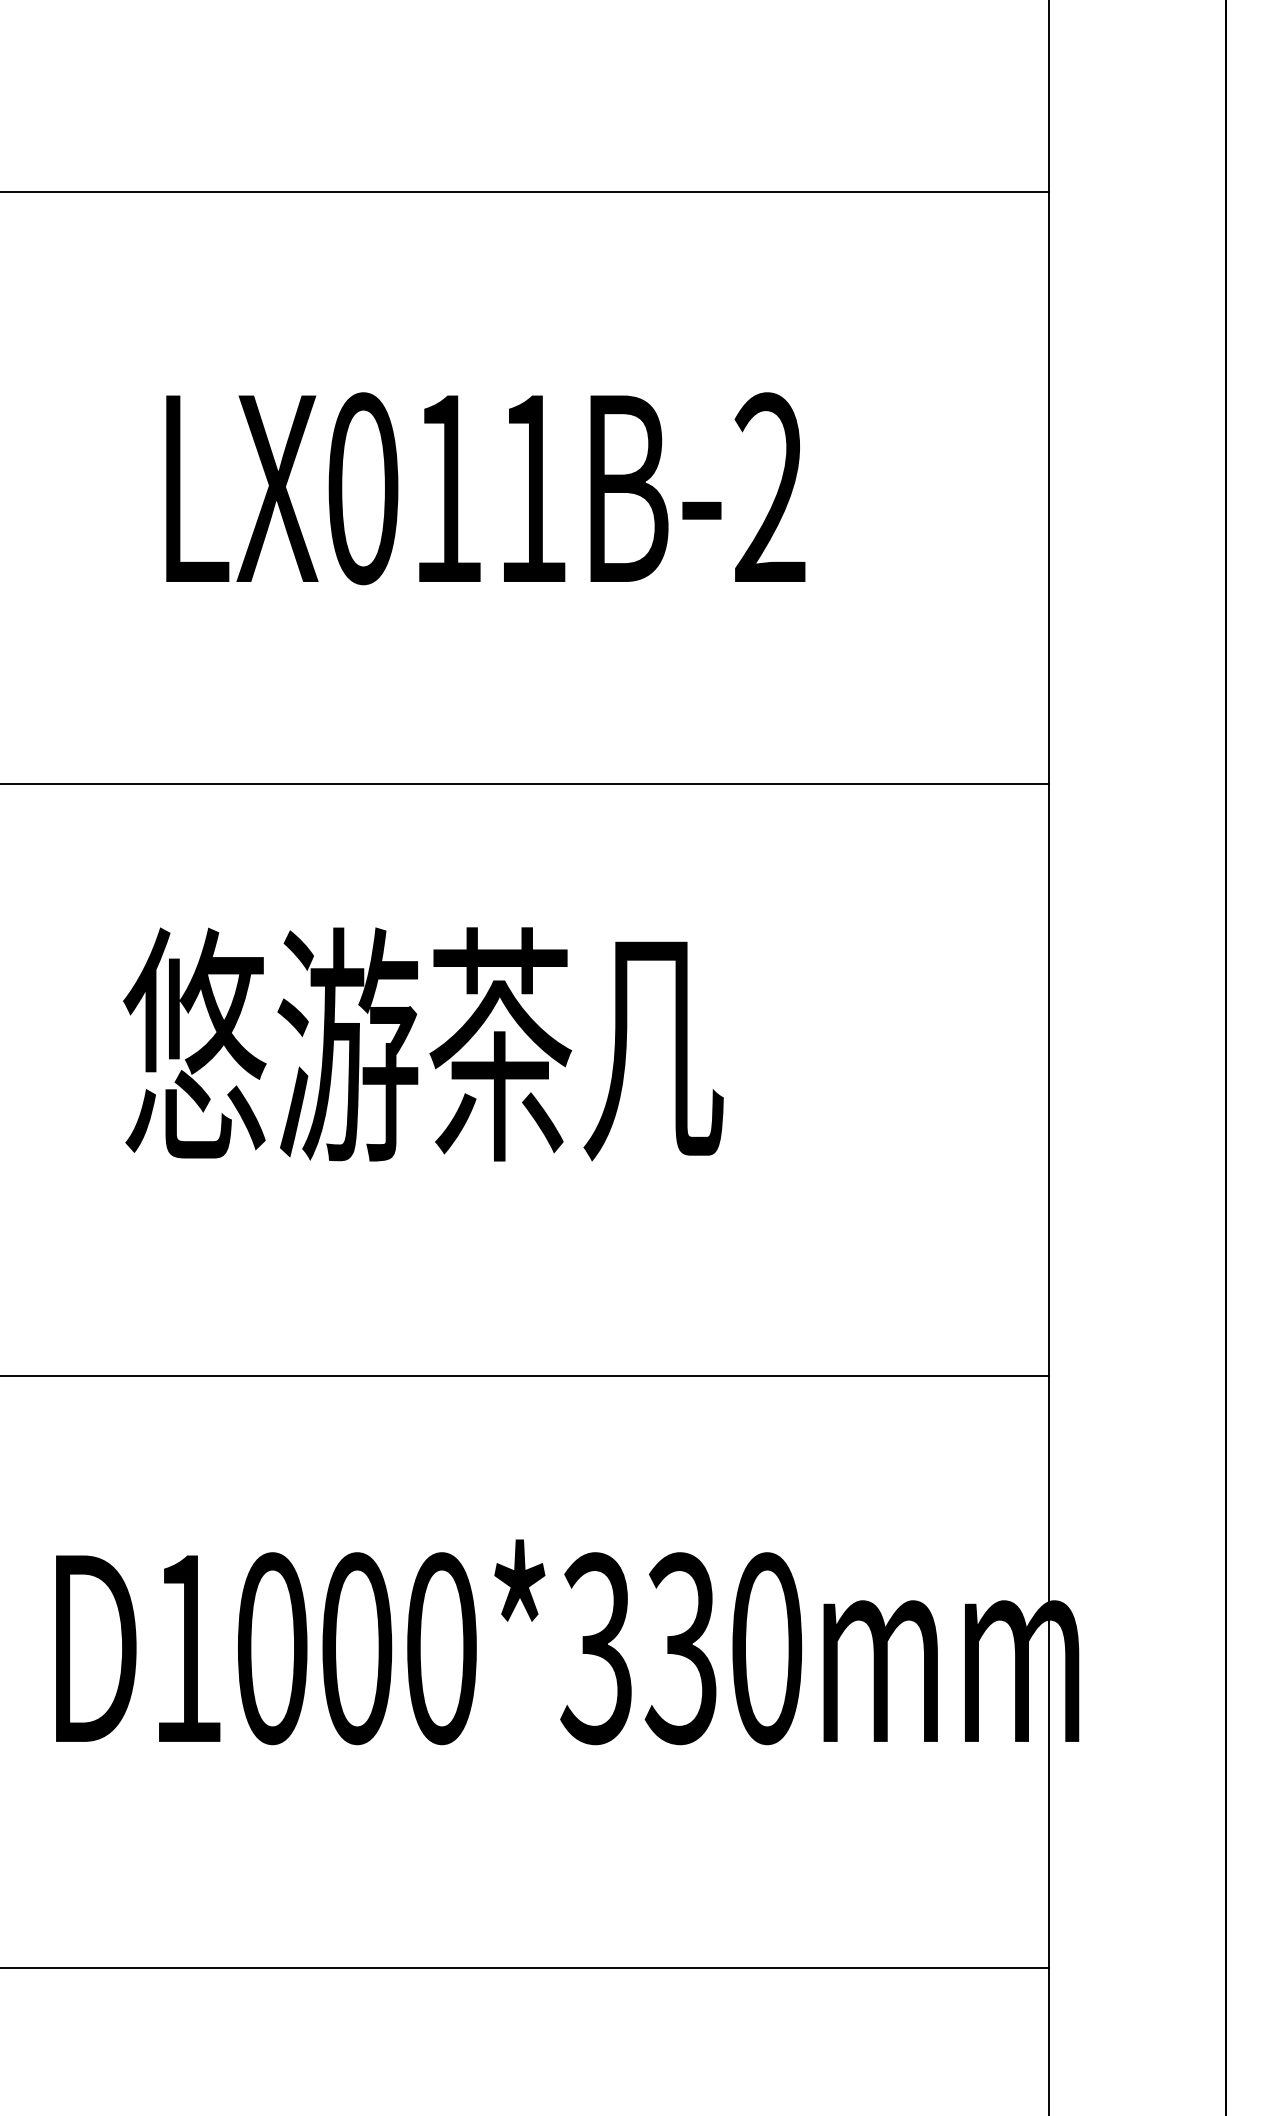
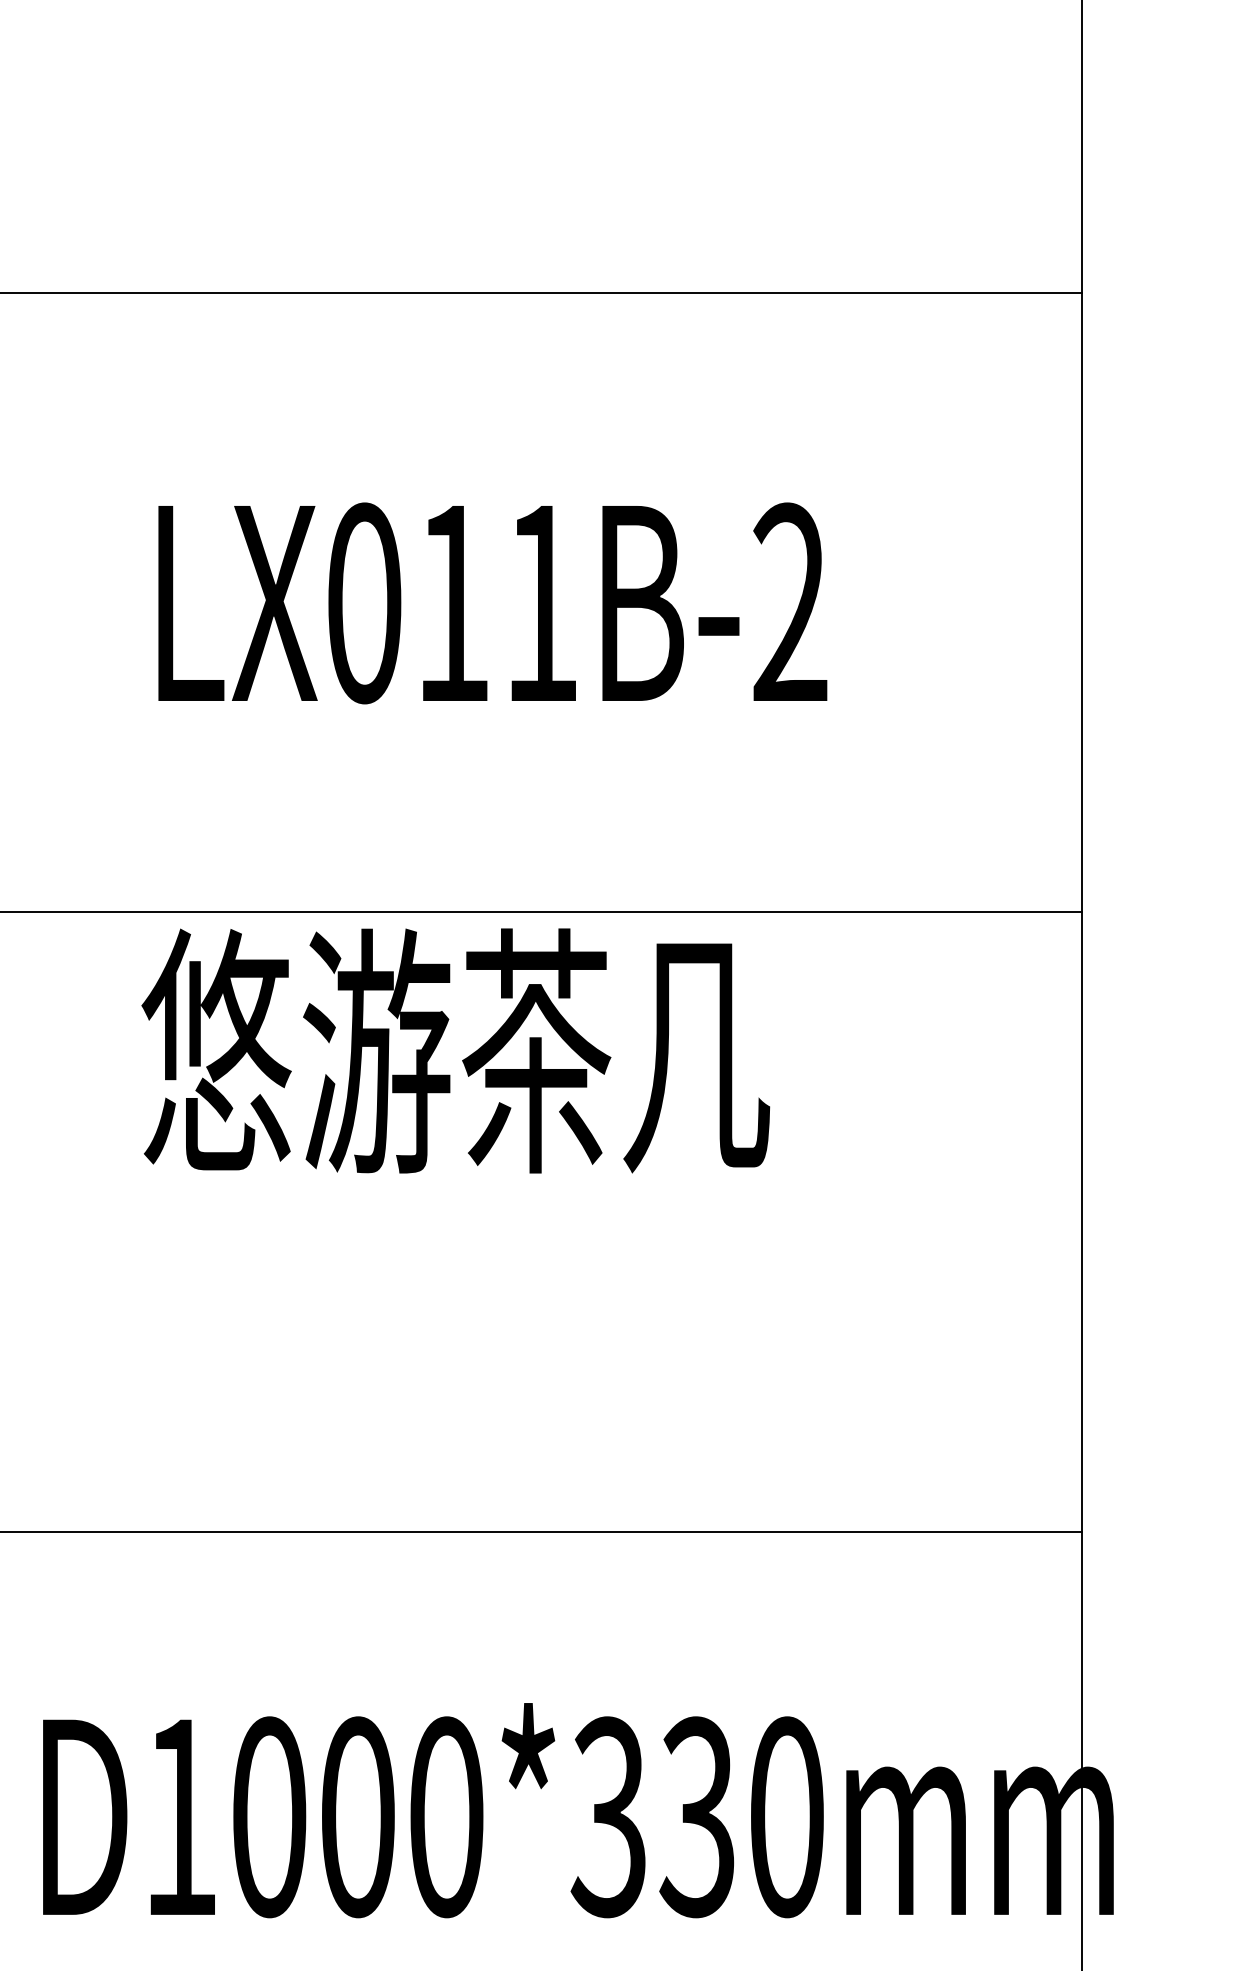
text: (423, 1044) -> (455, 1051), moved

